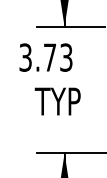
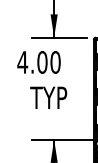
text: (45, 57) -> (38, 62), 3.73 -> 4.00

